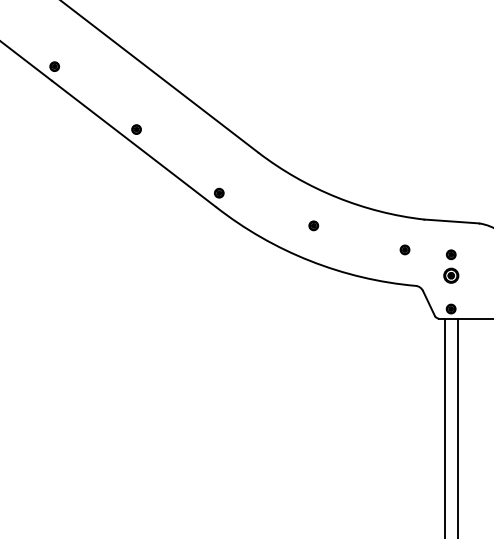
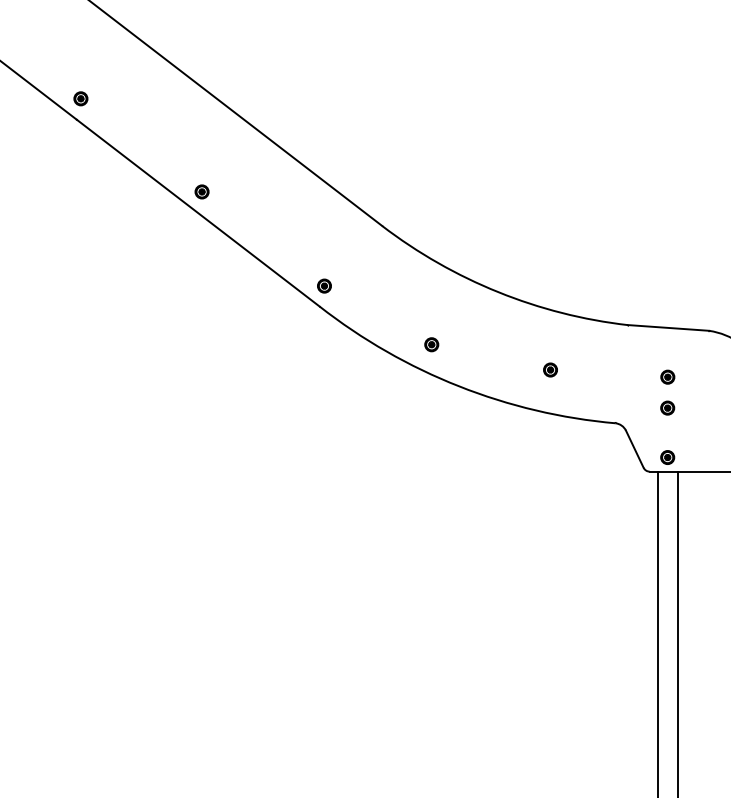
part: (313, 225) -> (431, 344), moved
part: (404, 249) -> (549, 369), moved
part: (450, 275) -> (666, 407), size x0.62

